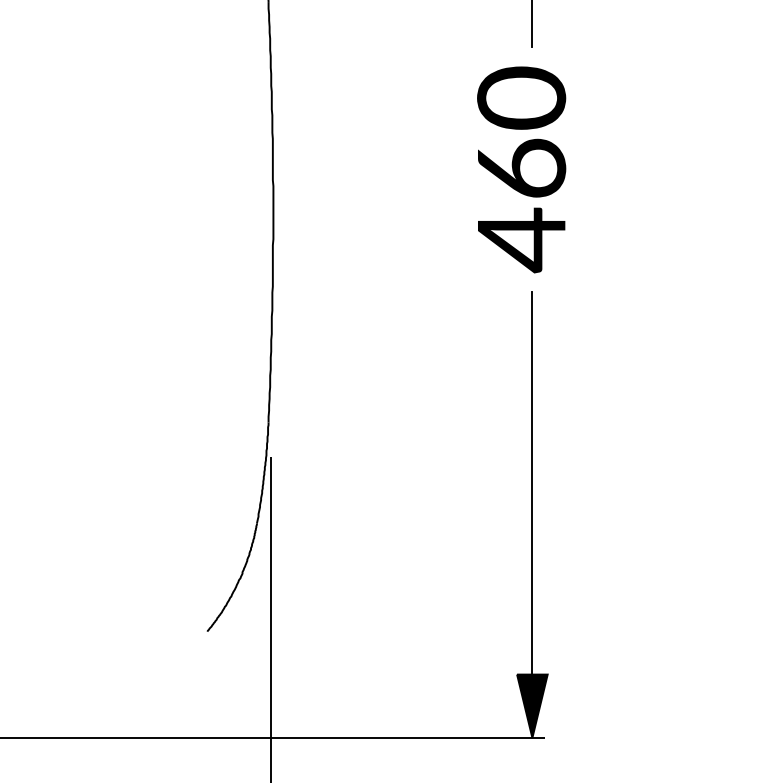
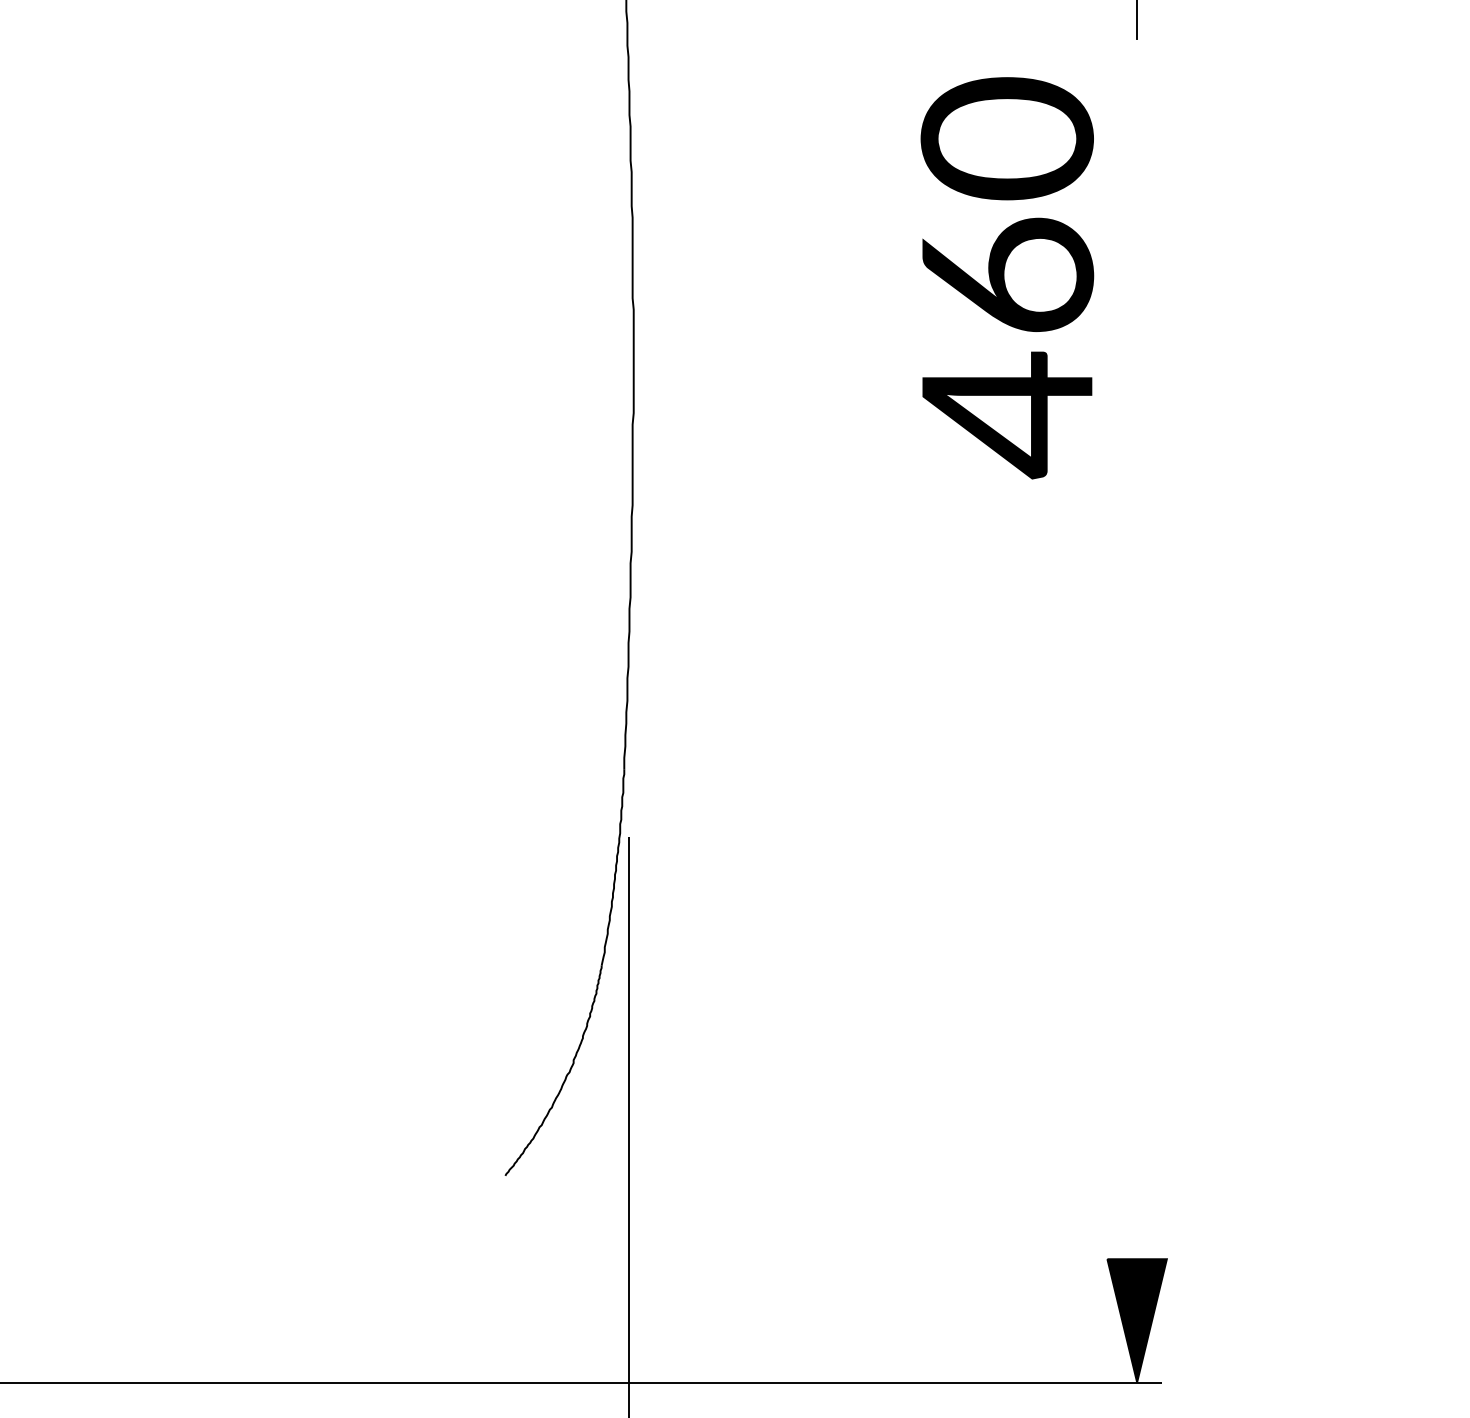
text: (521, 169) -> (1007, 277), moved
line: (532, 489) -> (1137, 899), removed

